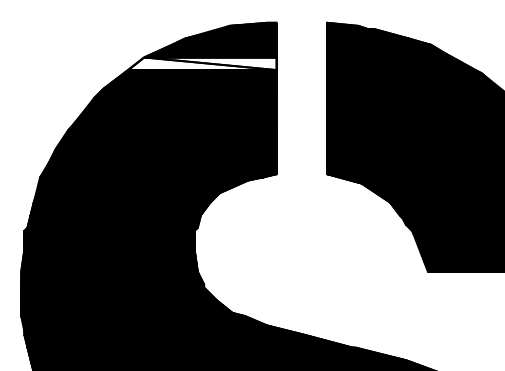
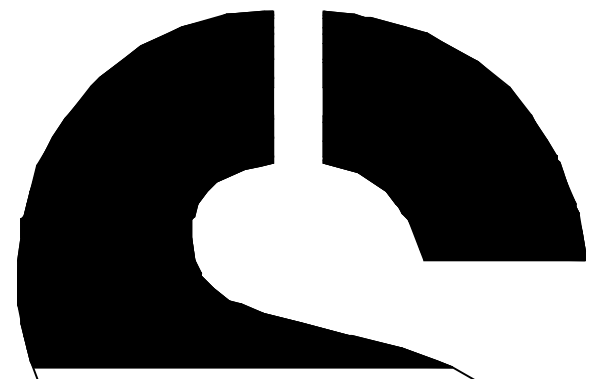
fill: (202, 63) -> (199, 52), added

